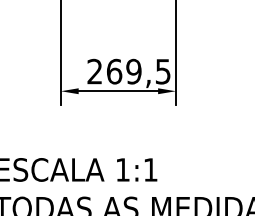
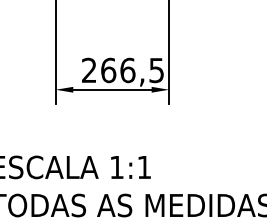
text: (133, 71) -> (127, 70), 269,5 -> 266,5

